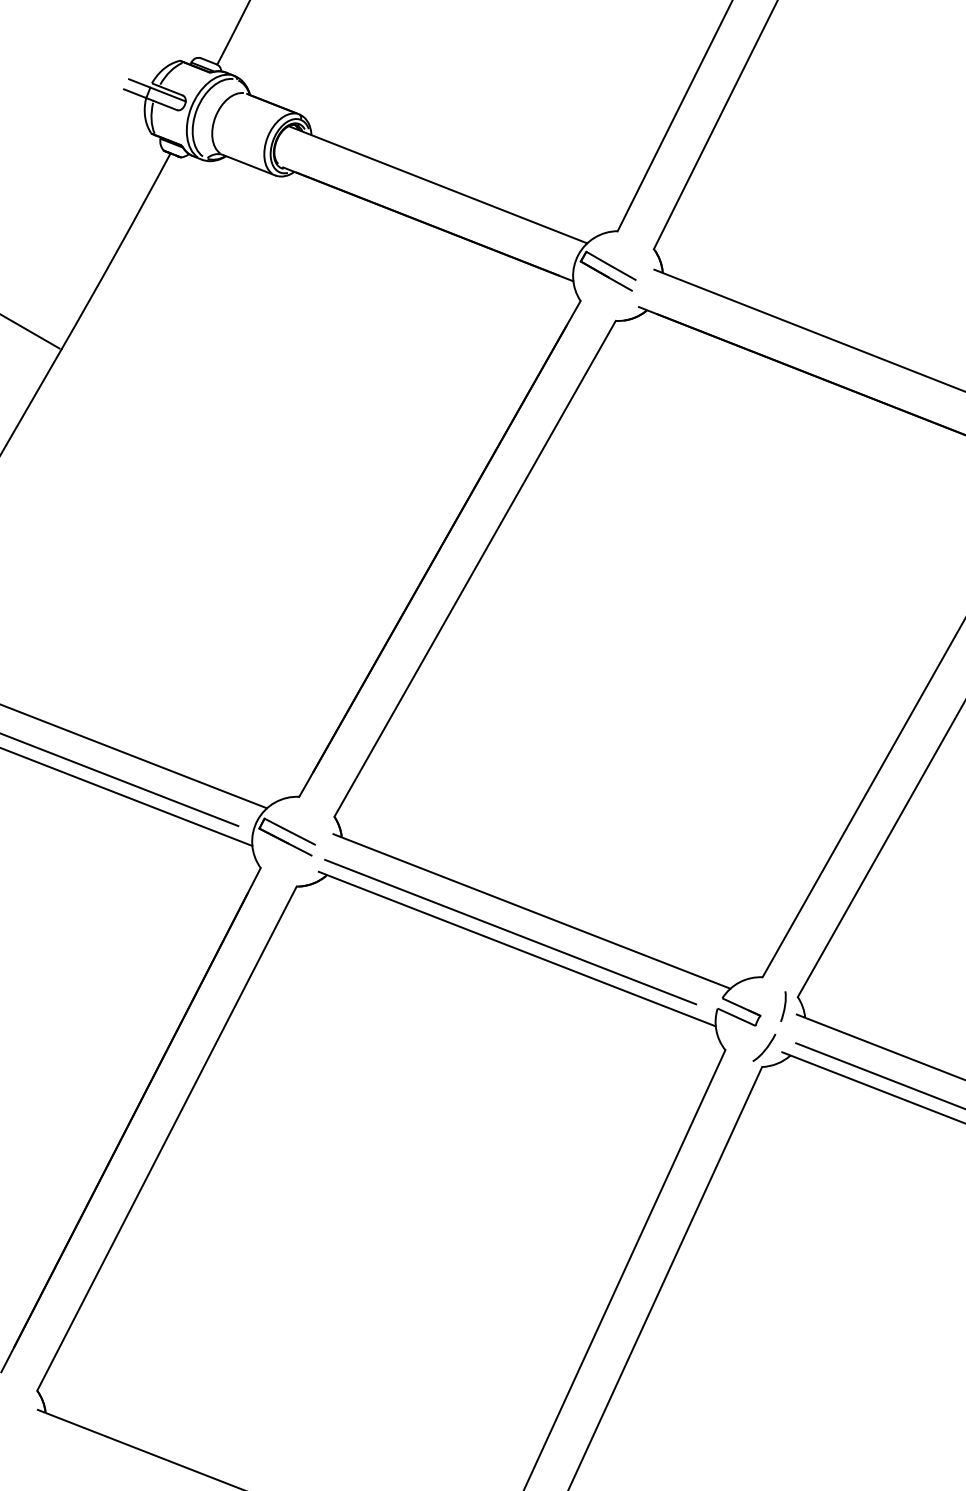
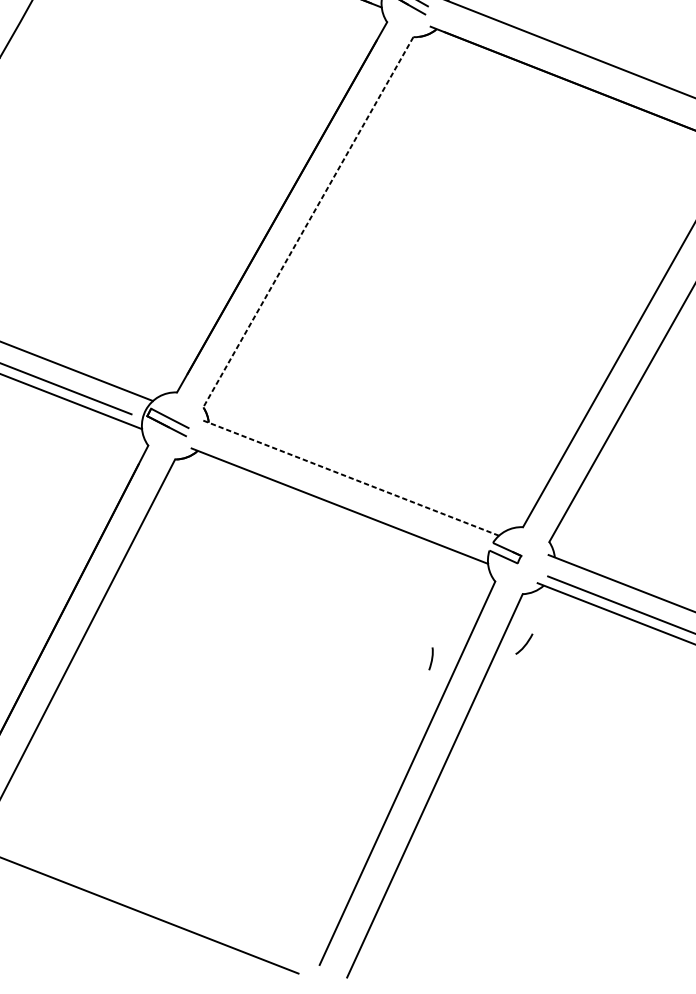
line: (474, 569) -> (307, 222), solid -> dashed
line: (531, 911) -> (350, 478), solid -> dashed
line: (510, 931) -> (334, 493), removed
curve: (784, 1006) -> (431, 658), moved
curve: (765, 1048) -> (525, 644), moved

